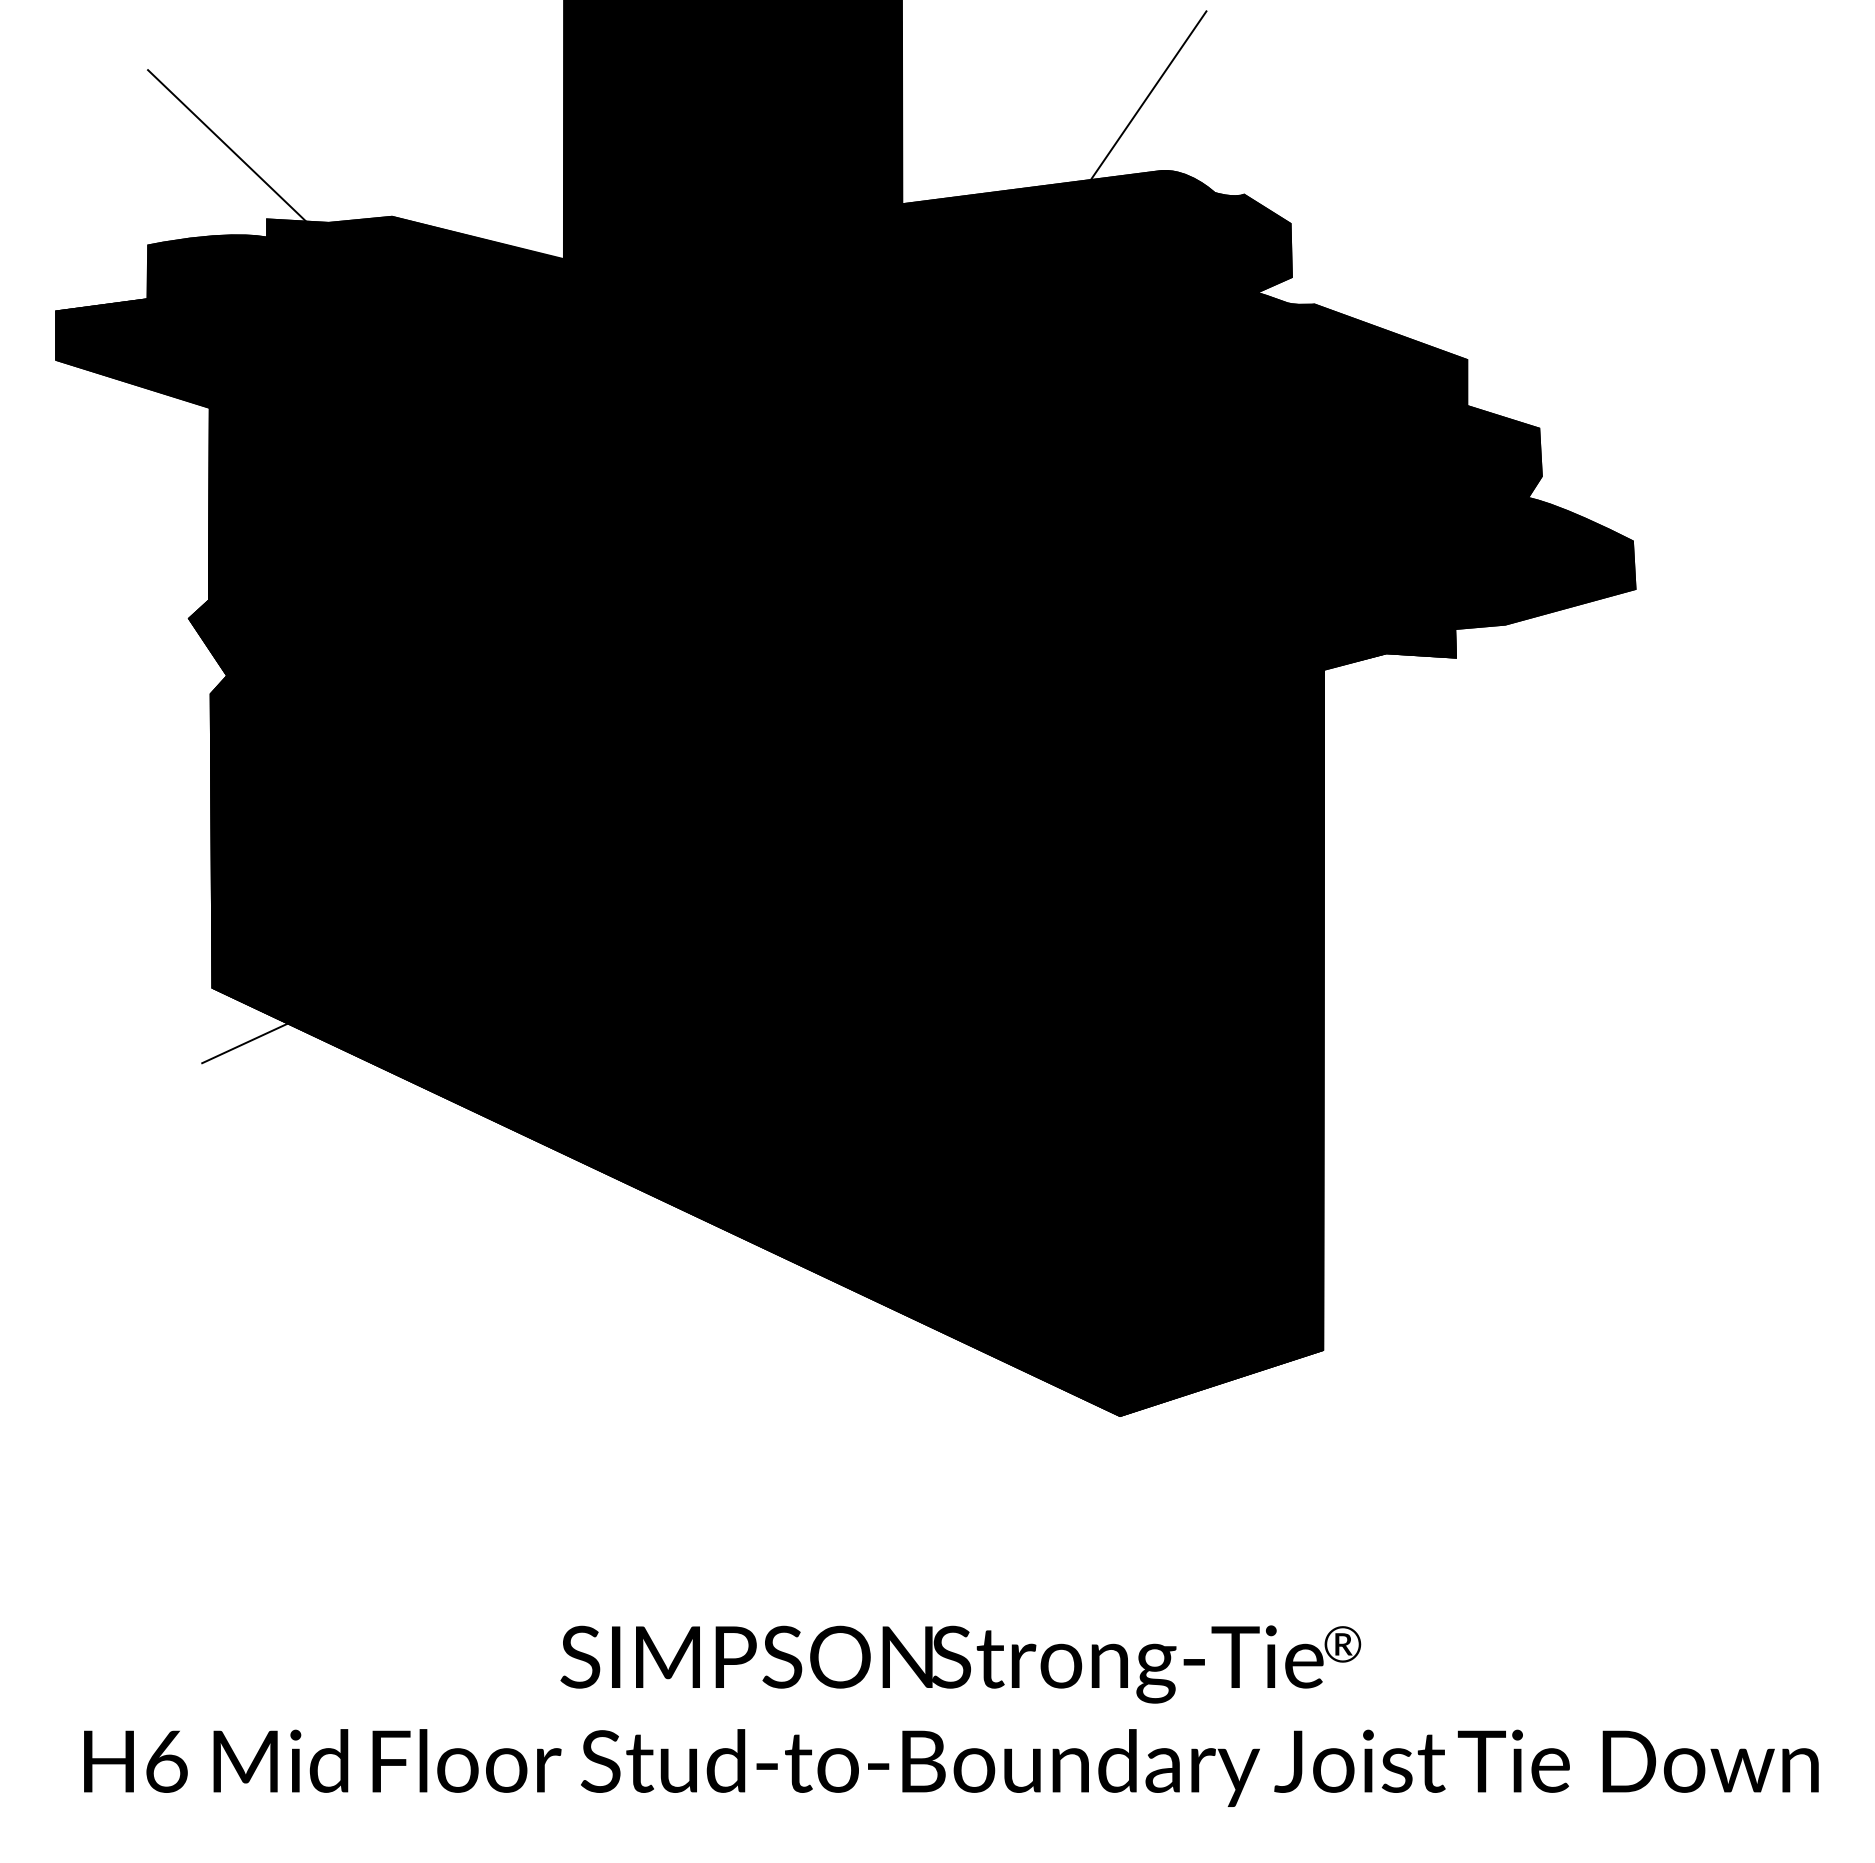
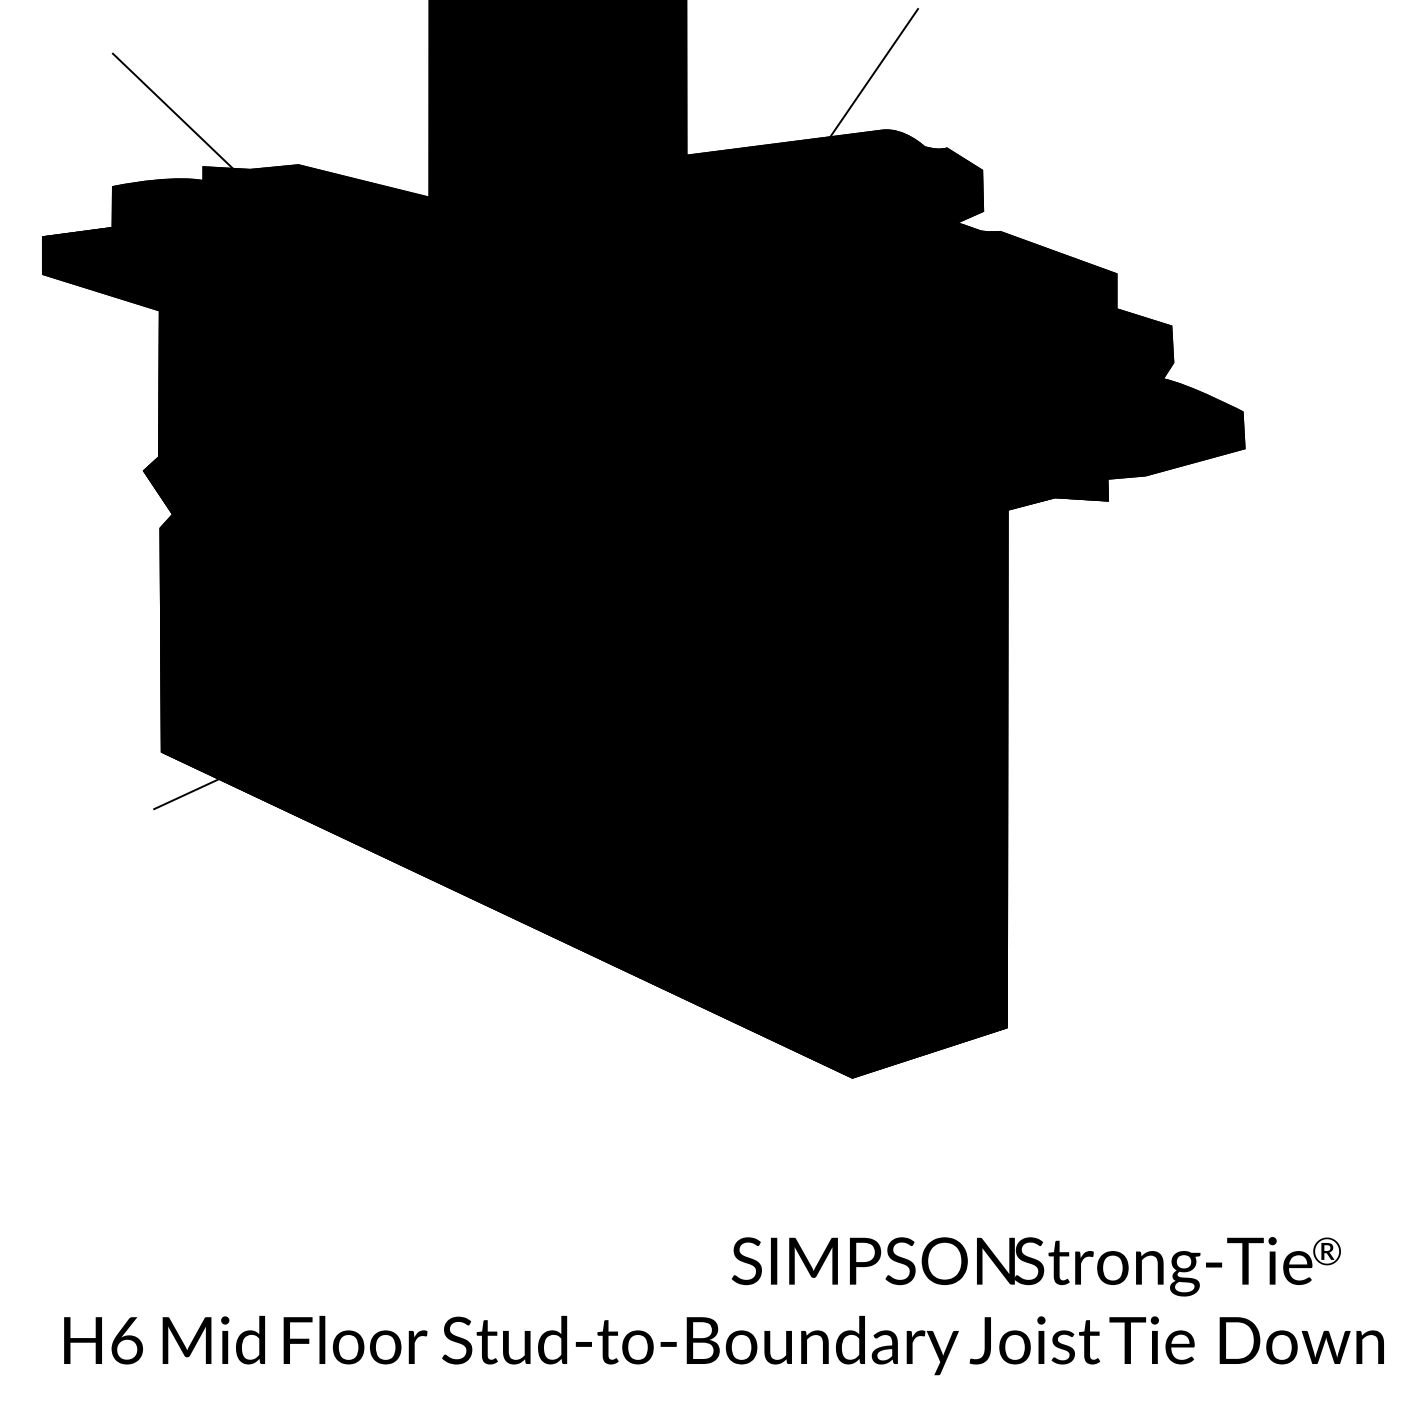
text: (960, 1664) -> (1036, 1266), moved

